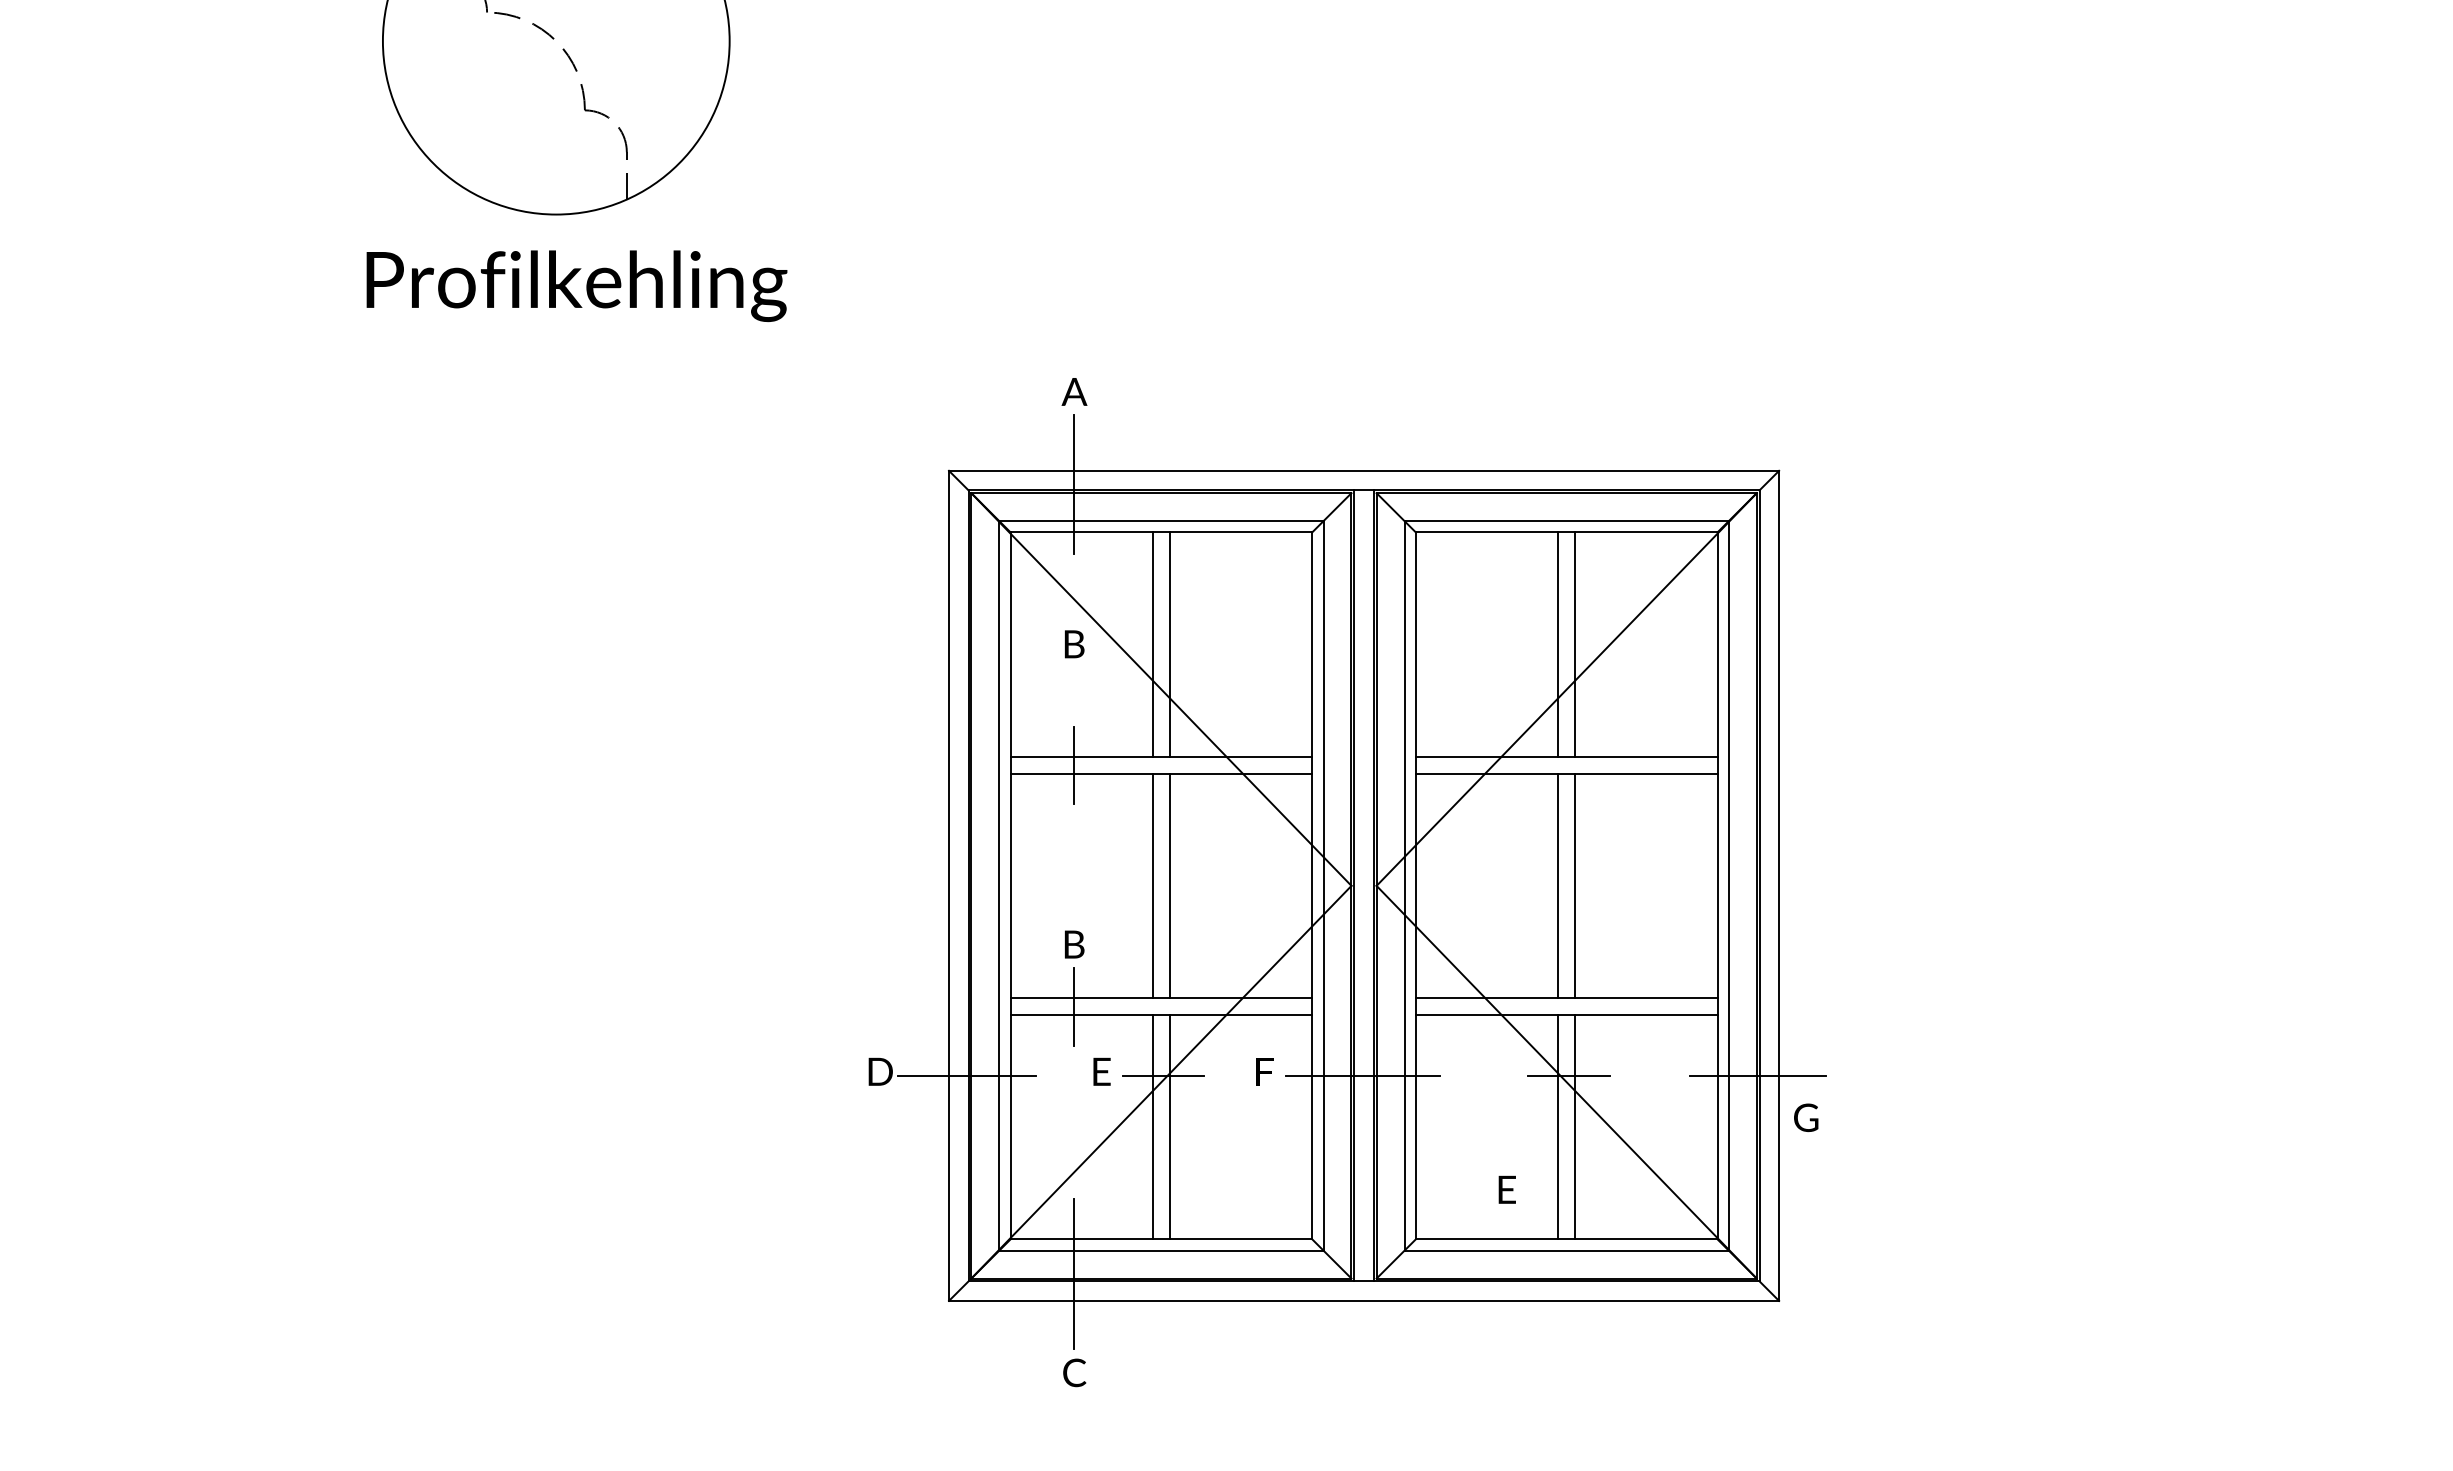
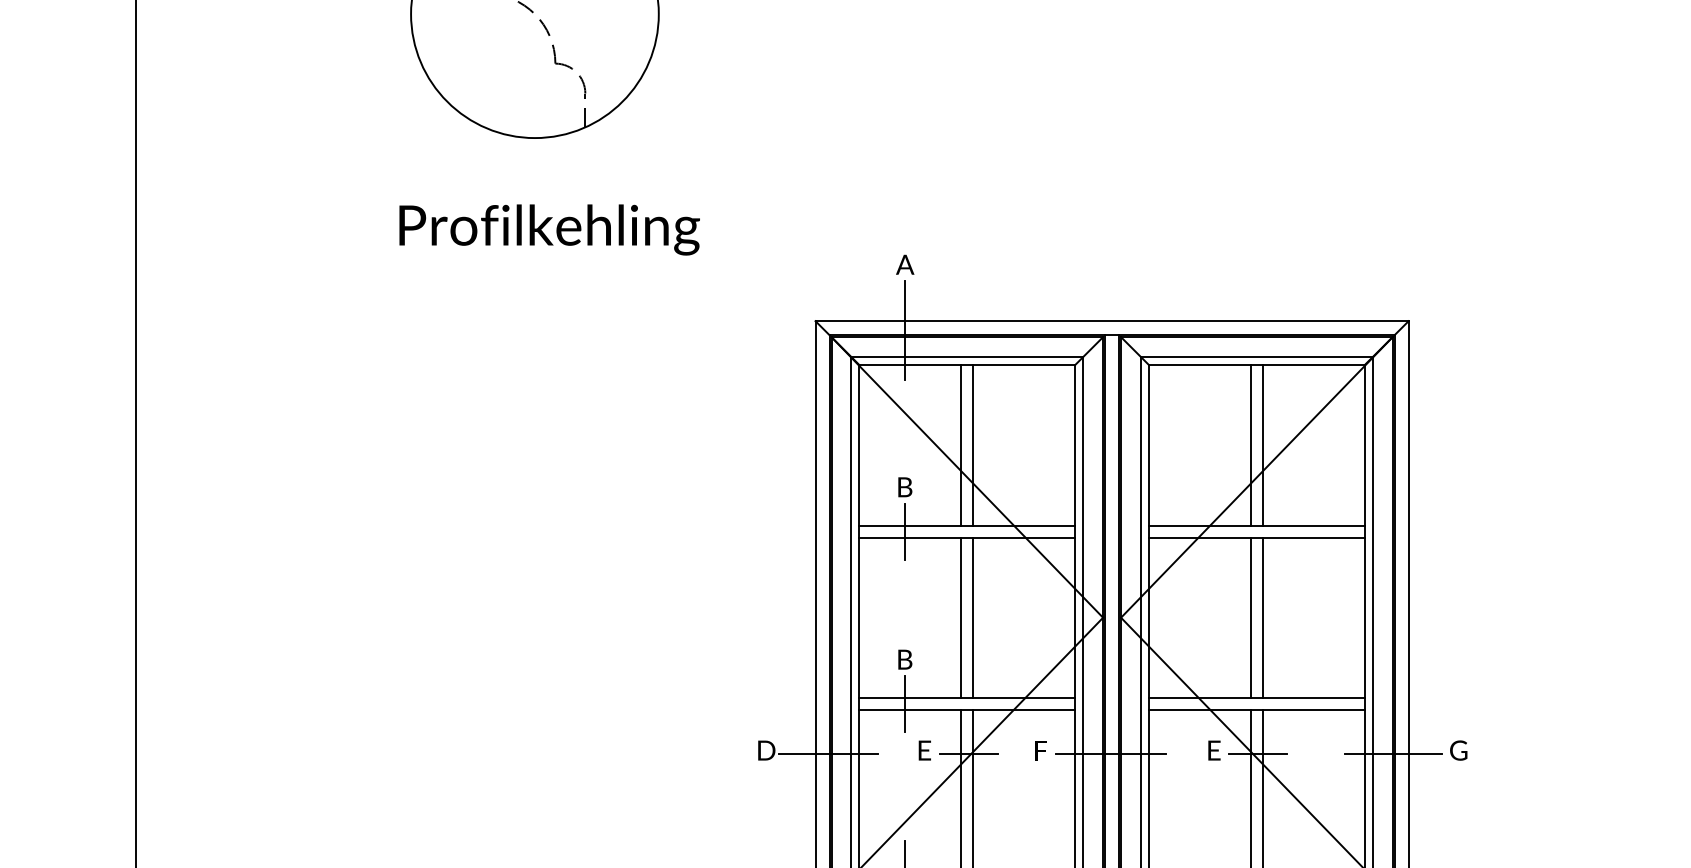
text: (576, 286) -> (549, 230), moved
text: (1074, 644) -> (905, 487), moved
text: (1806, 1117) -> (1458, 750), moved
text: (1506, 1189) -> (1213, 750), moved

